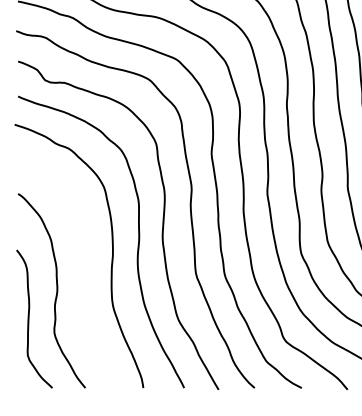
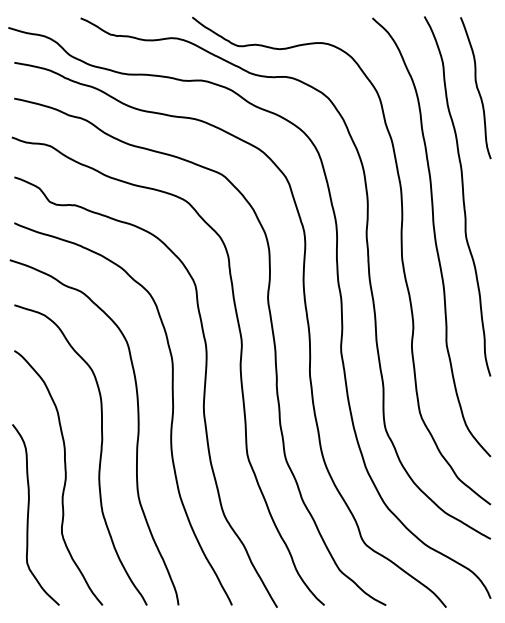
curve: (83, 275) -> (99, 457), added

